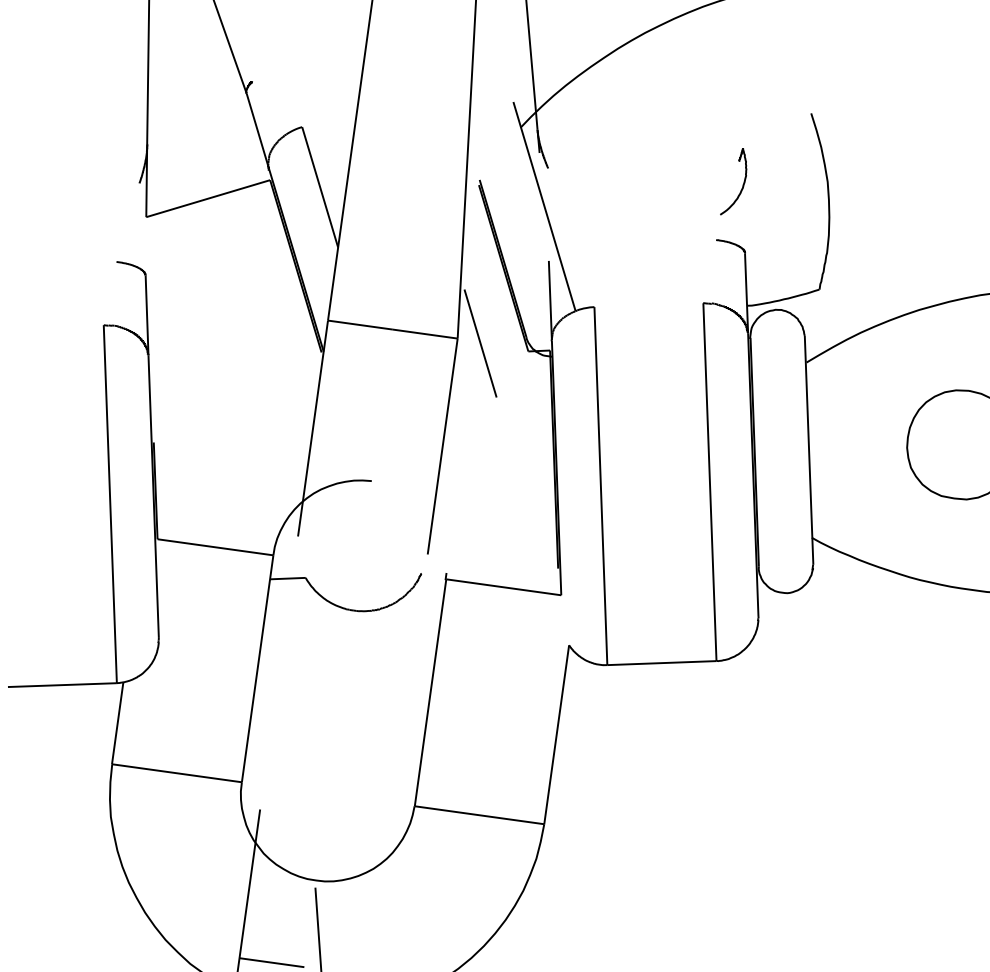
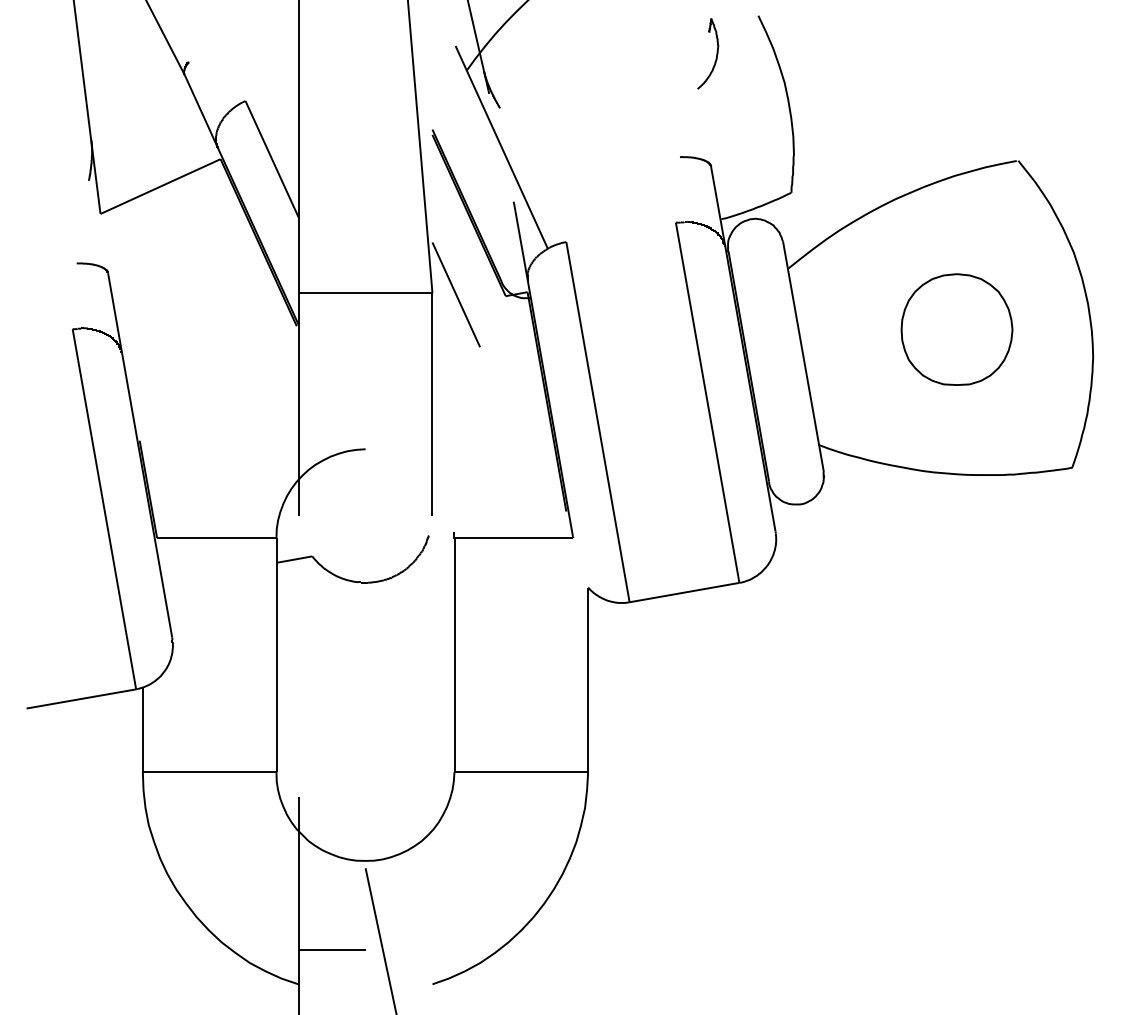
part: (743, 182) -> (716, 53), moved

